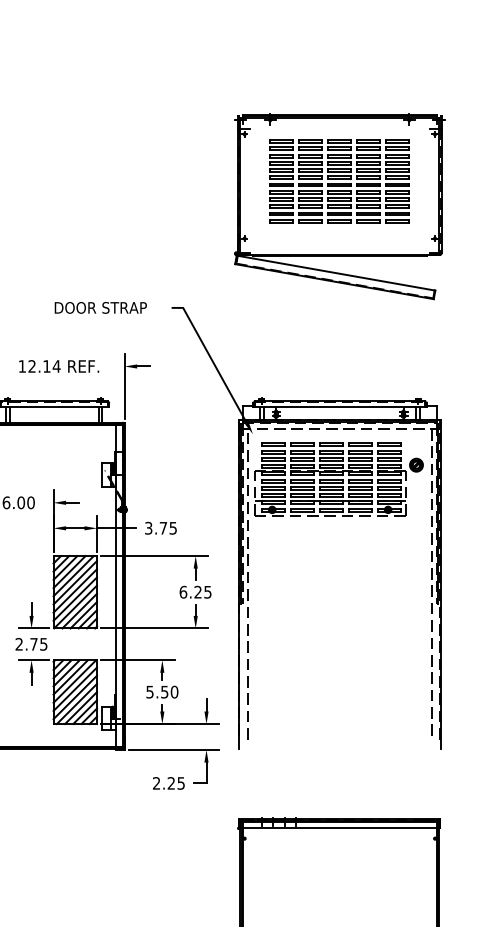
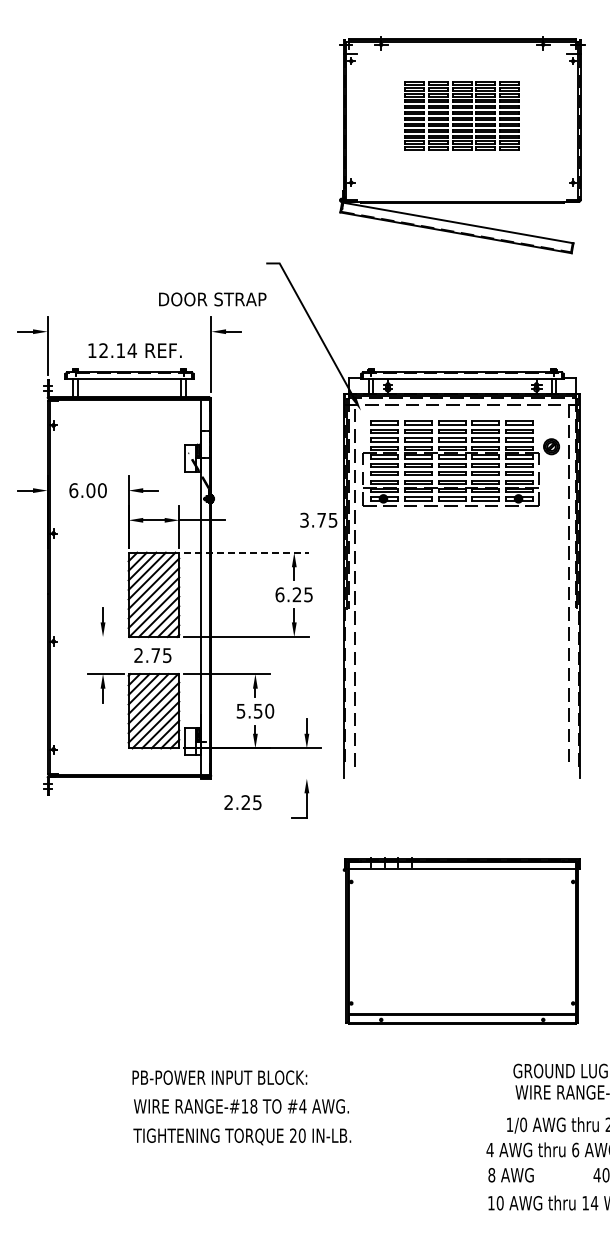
part: (339, 180) -> (461, 115), size x0.7
text: (100, 307) -> (212, 299), moved
text: (58, 366) -> (134, 350), moved
text: (160, 527) -> (318, 519), moved
line: (155, 555) -> (247, 552), solid -> dashed
line: (33, 628) -> (105, 637), removed
text: (31, 644) -> (152, 655), moved
line: (173, 749) -> (268, 778), removed
text: (168, 783) -> (242, 802), moved

